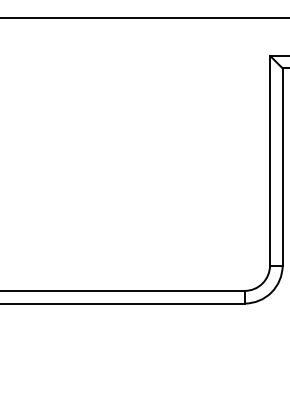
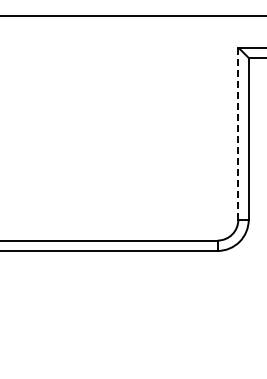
line: (270, 160) -> (238, 133), solid -> dashed

